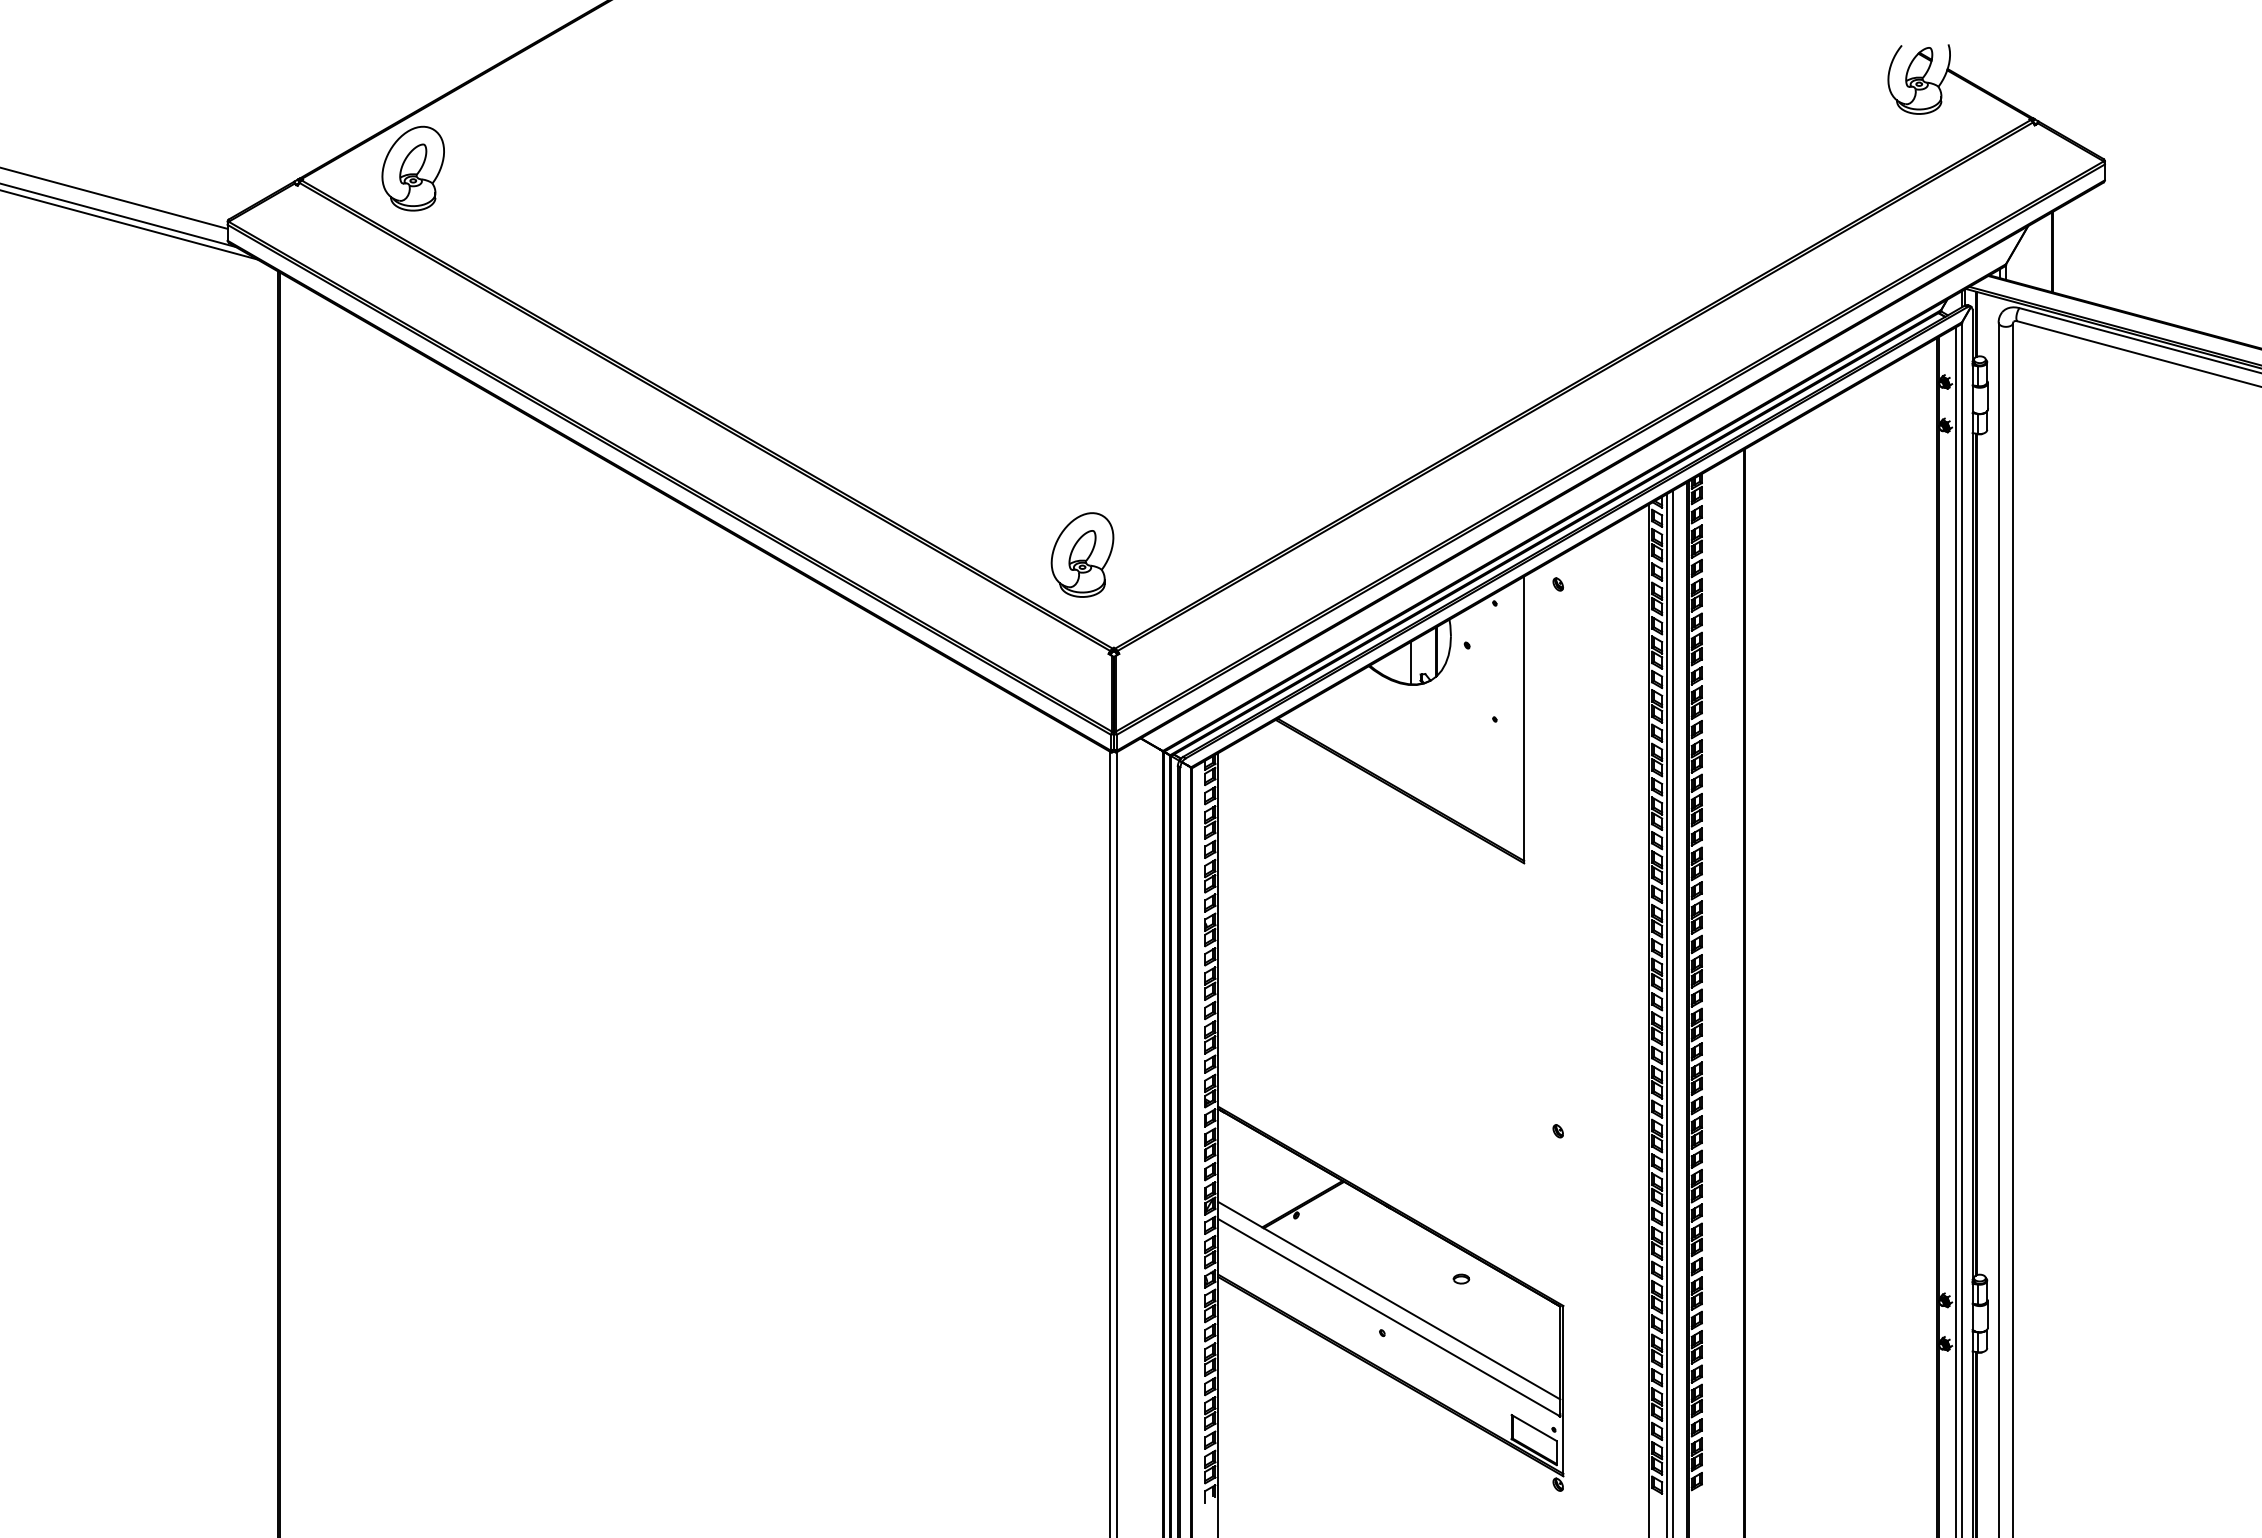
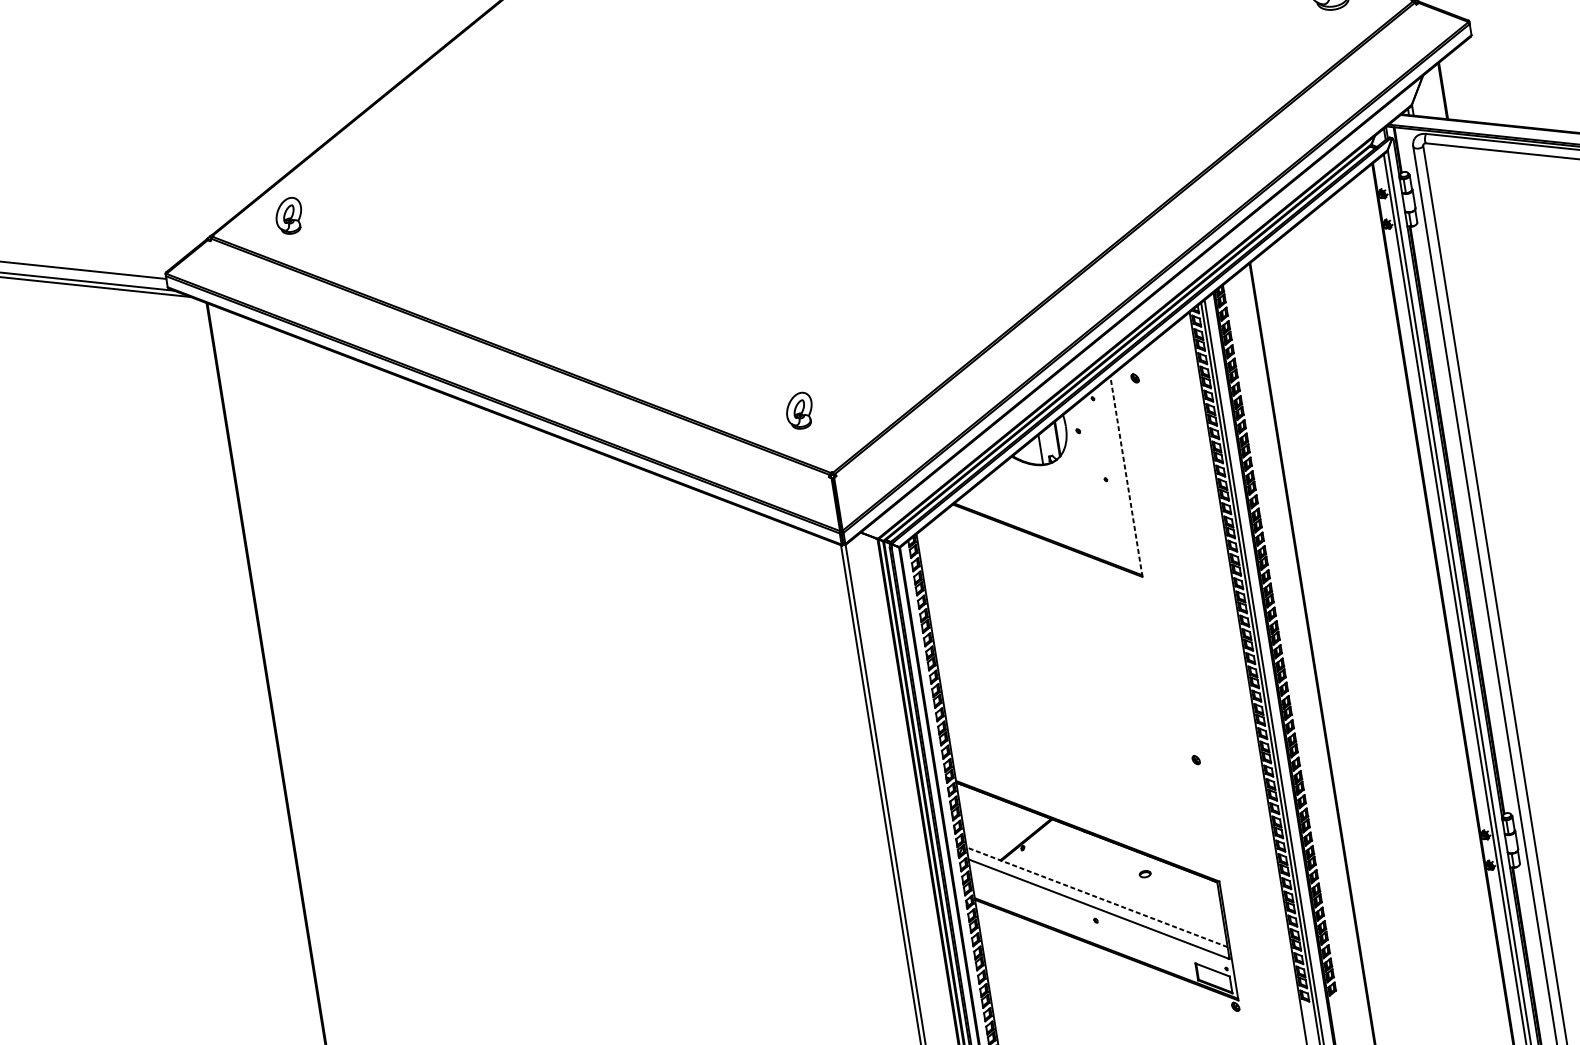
part: (412, 168) -> (288, 216), size x0.6
part: (1082, 554) -> (799, 410), size x0.6
line: (1524, 719) -> (1126, 476), solid -> dashed
line: (1389, 1300) -> (1097, 897), solid -> dashed

